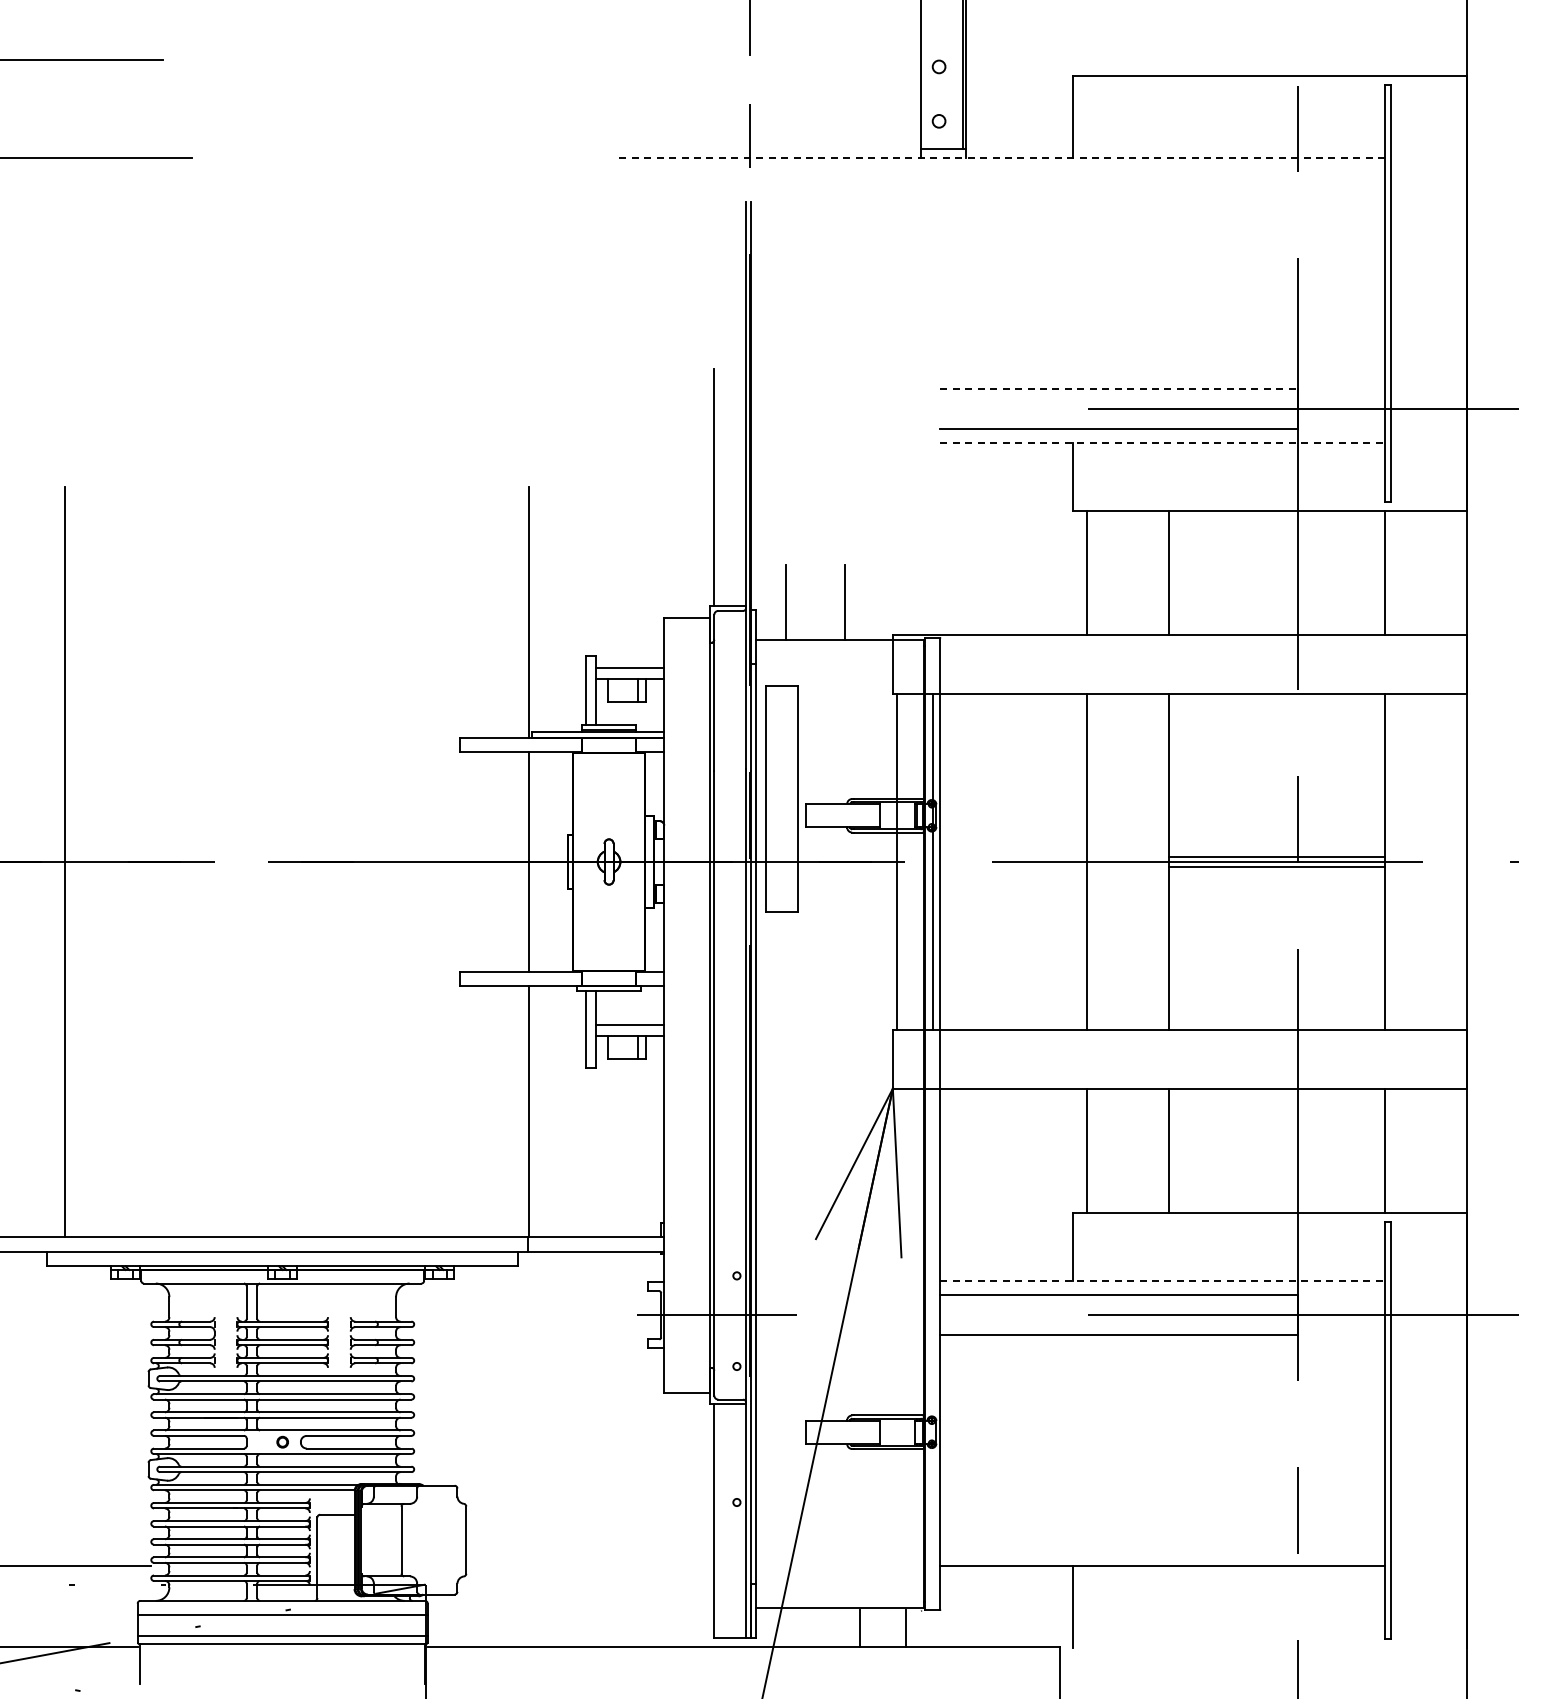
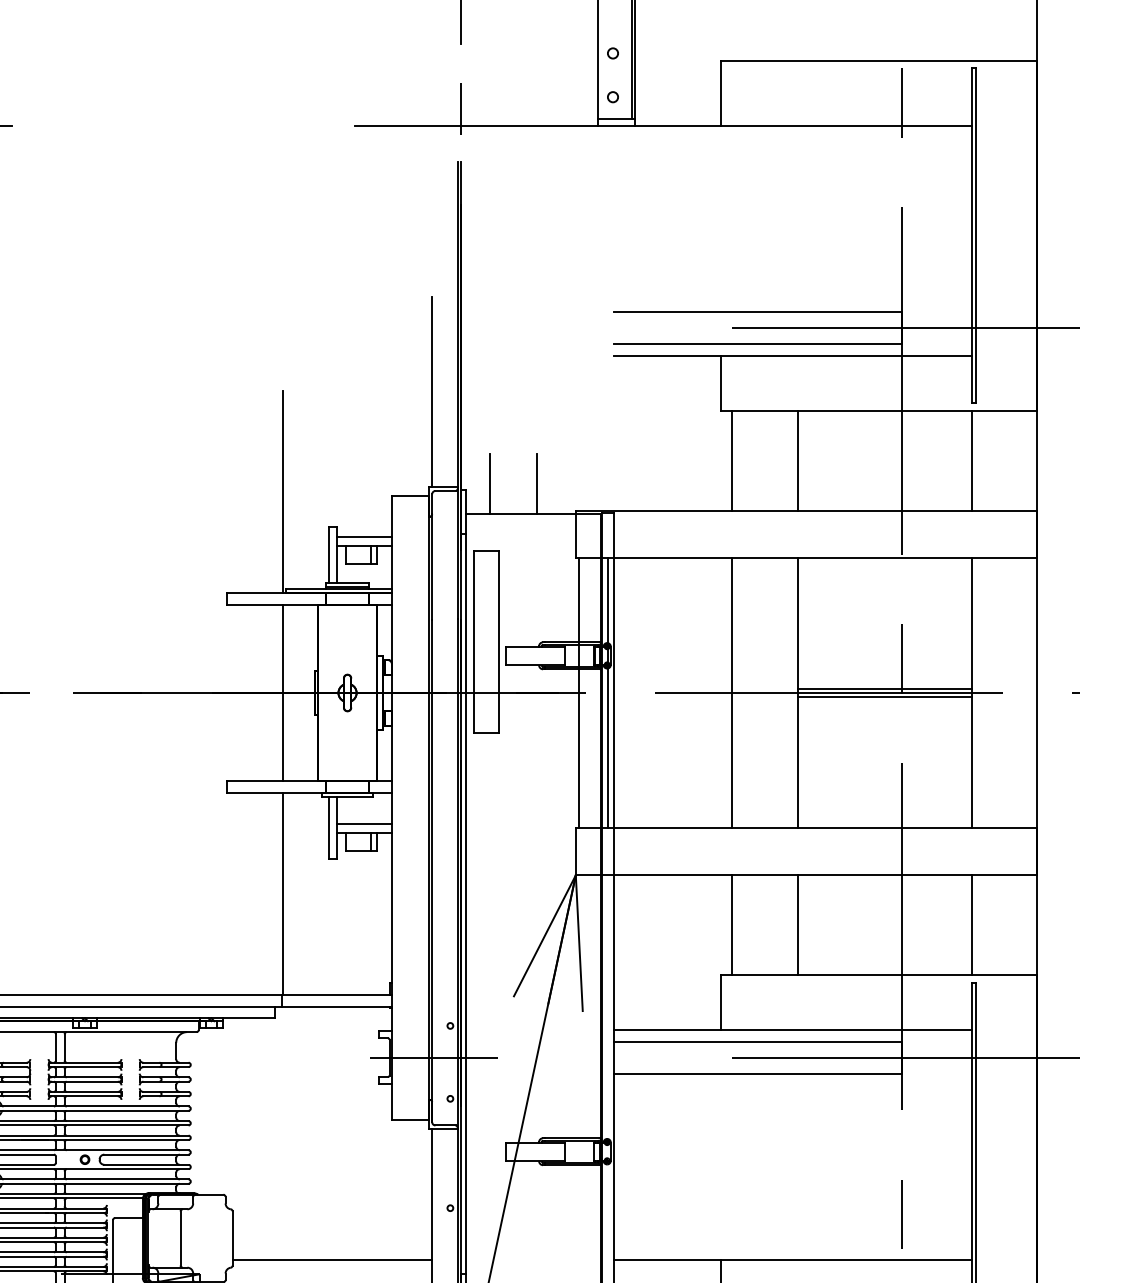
line: (1001, 157) -> (663, 126), dashed -> solid
line: (1119, 388) -> (758, 312), dashed -> solid
line: (1163, 443) -> (793, 356), dashed -> solid
line: (1163, 1280) -> (793, 1029), dashed -> solid
line: (590, 1566) -> (332, 1259), added

